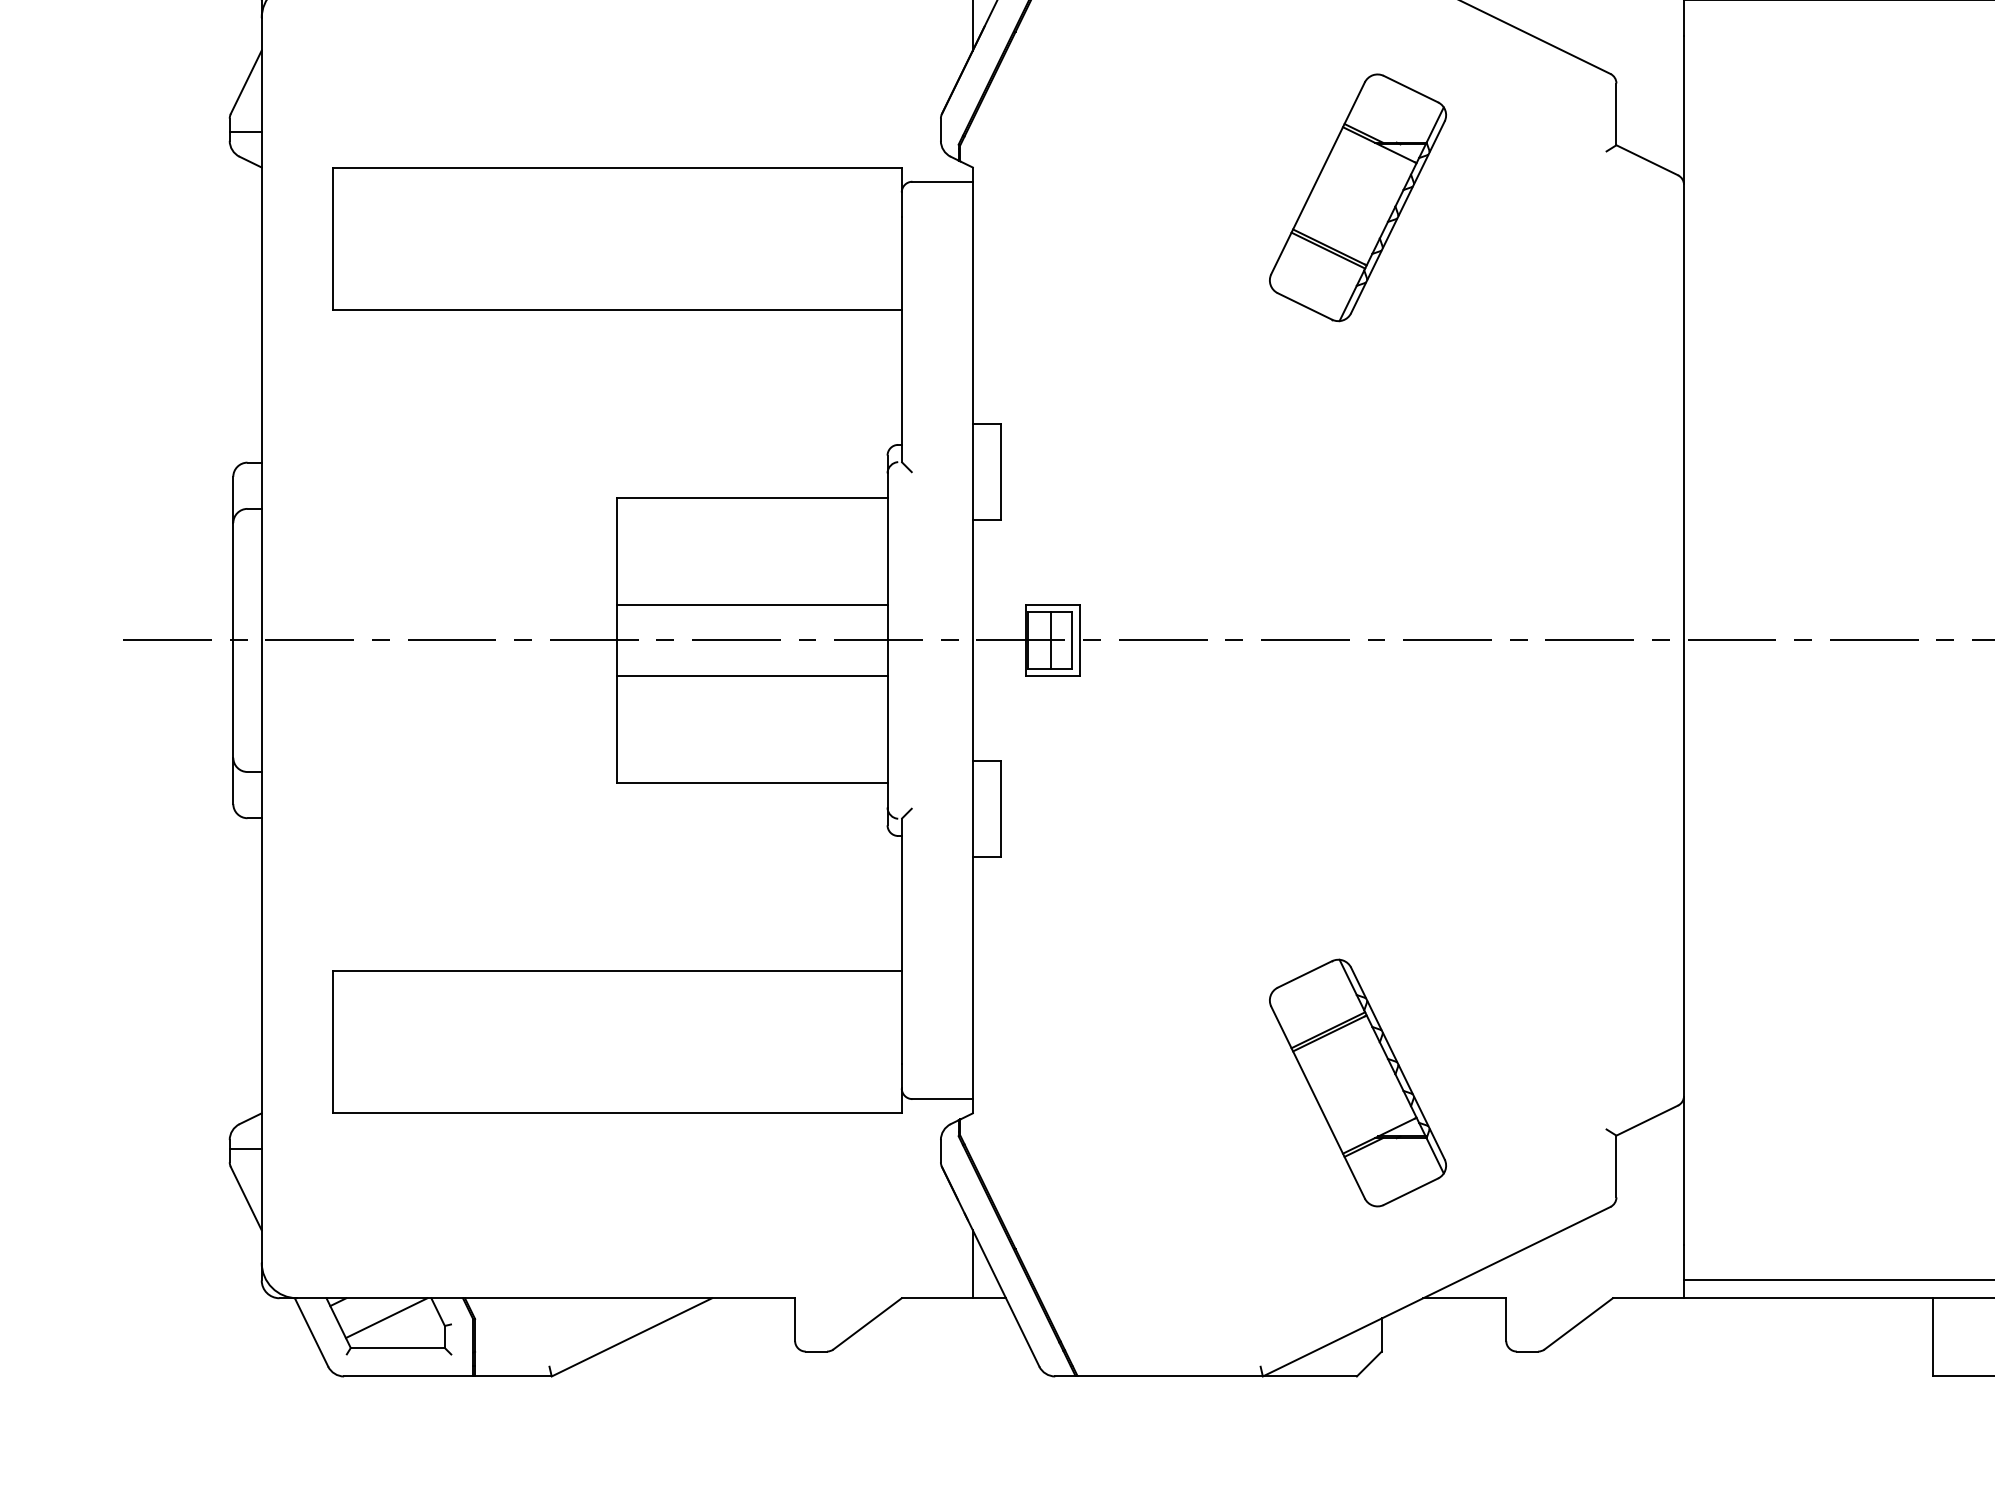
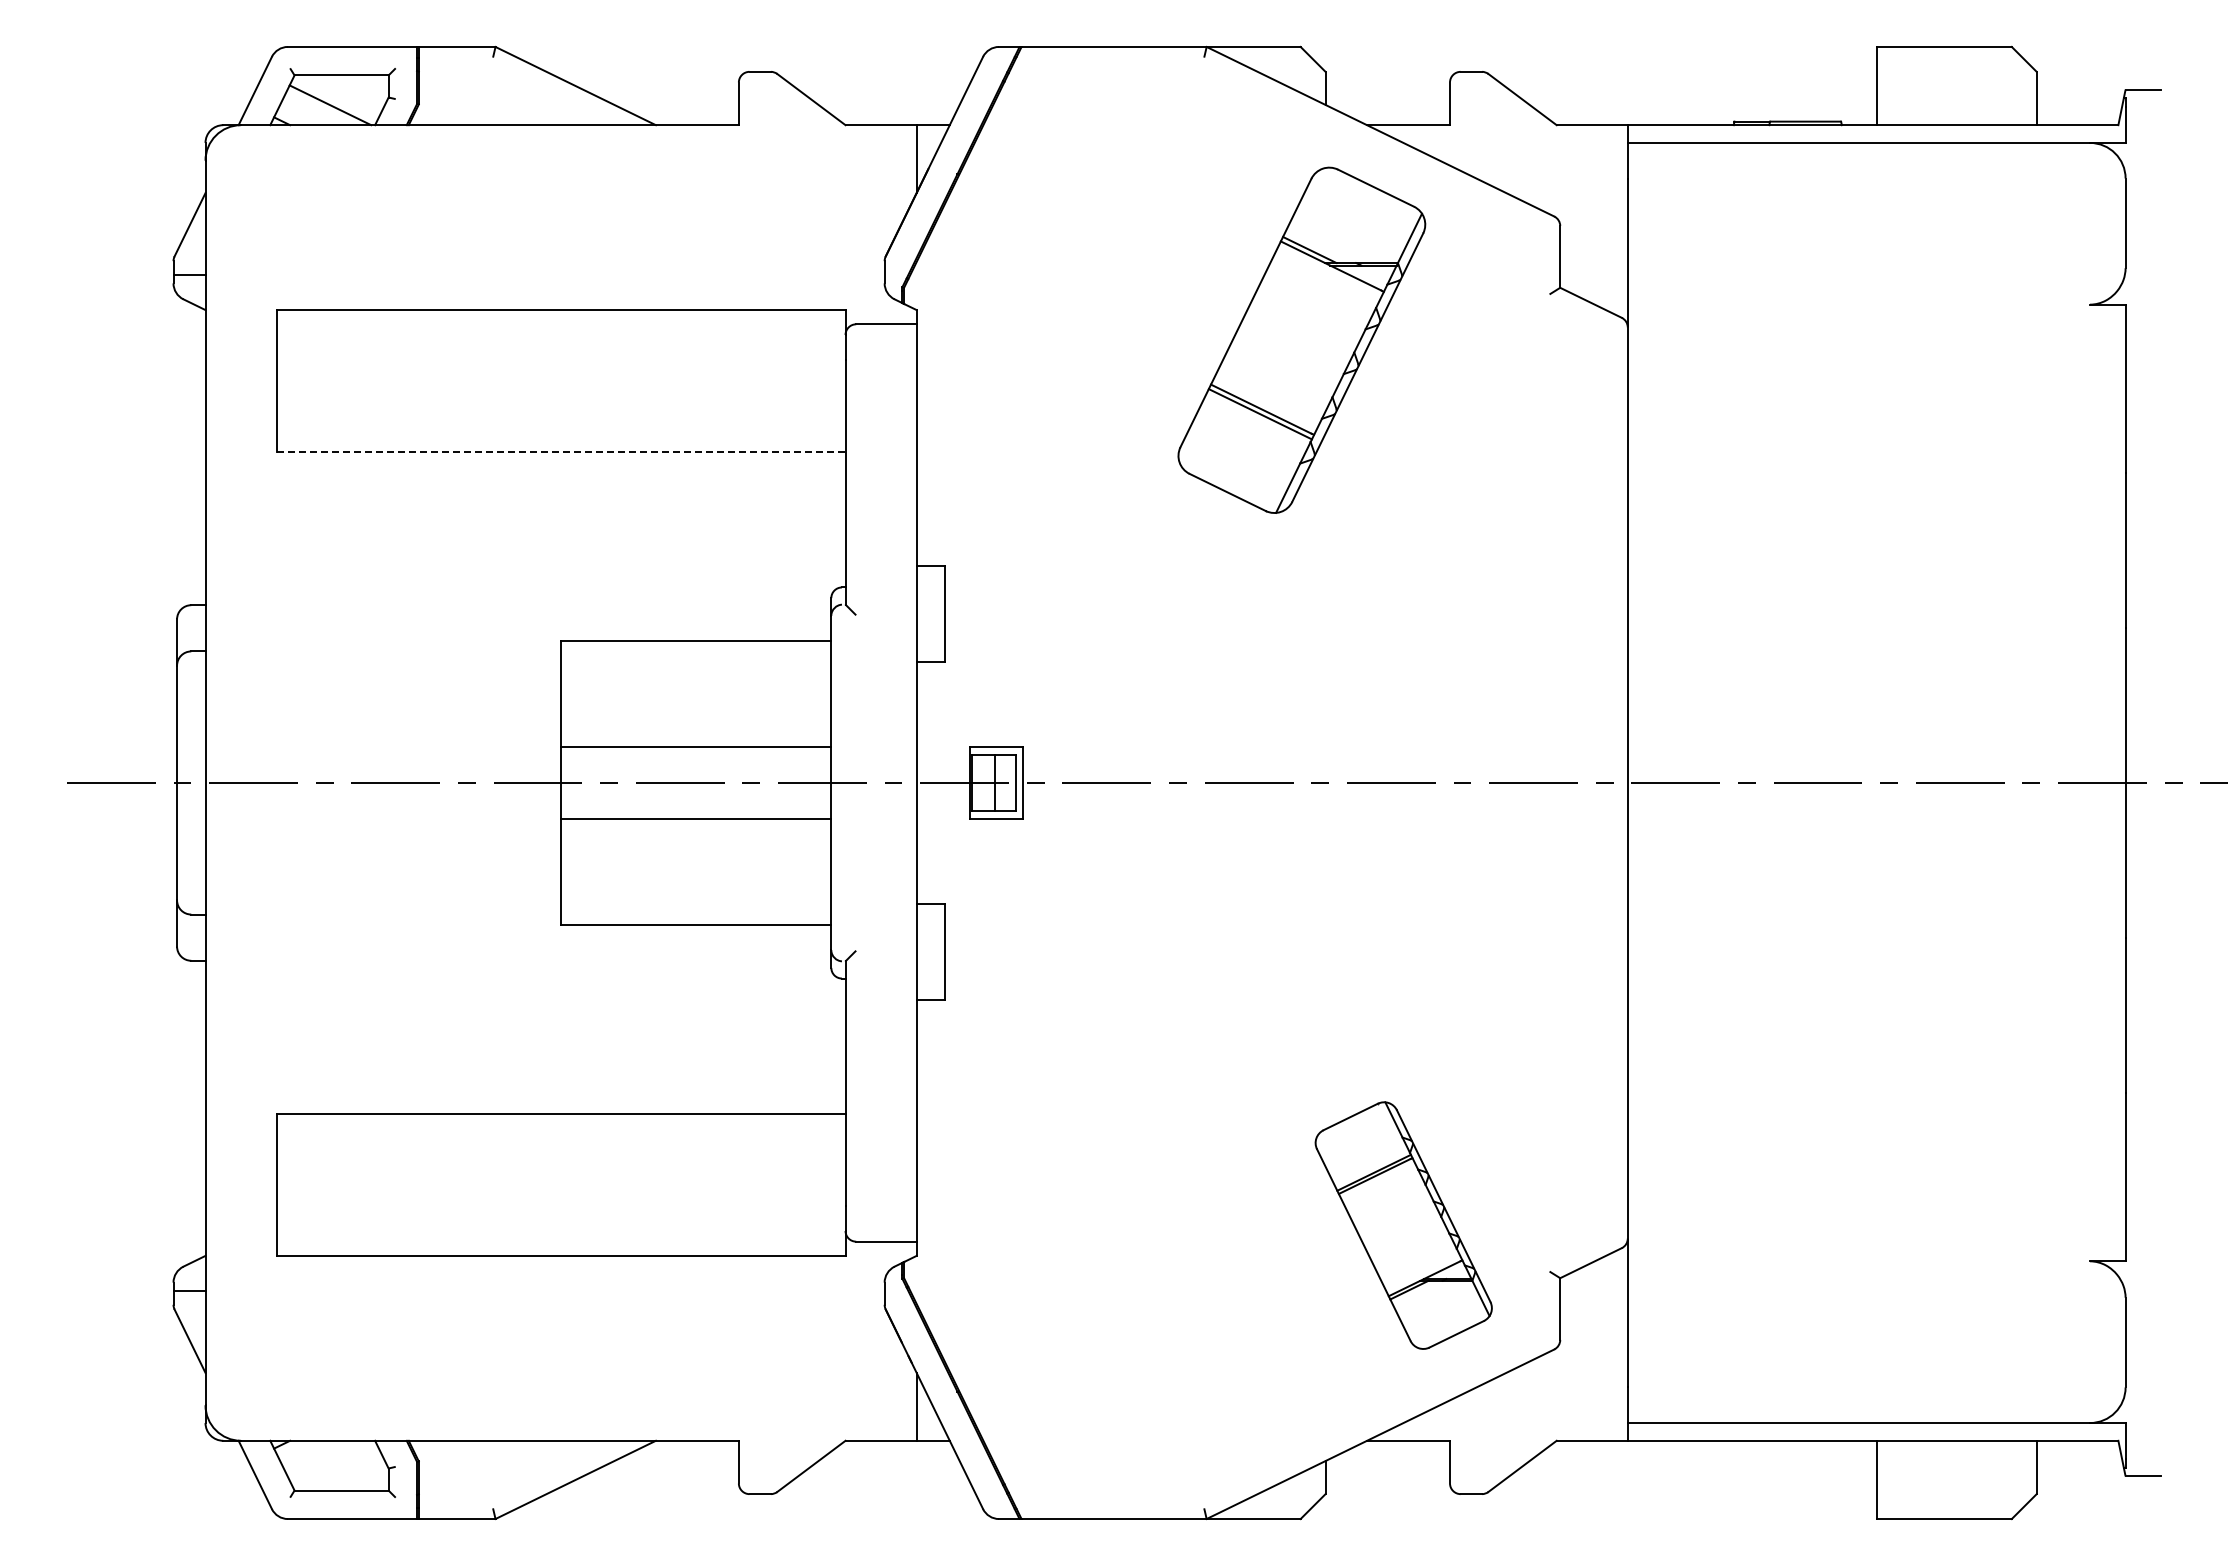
part: (1357, 197) -> (1301, 340), size x1.4
line: (617, 309) -> (561, 452), solid -> dashed
part: (1357, 1082) -> (1403, 1225), moved
line: (386, 1317) -> (330, 1460), removed

